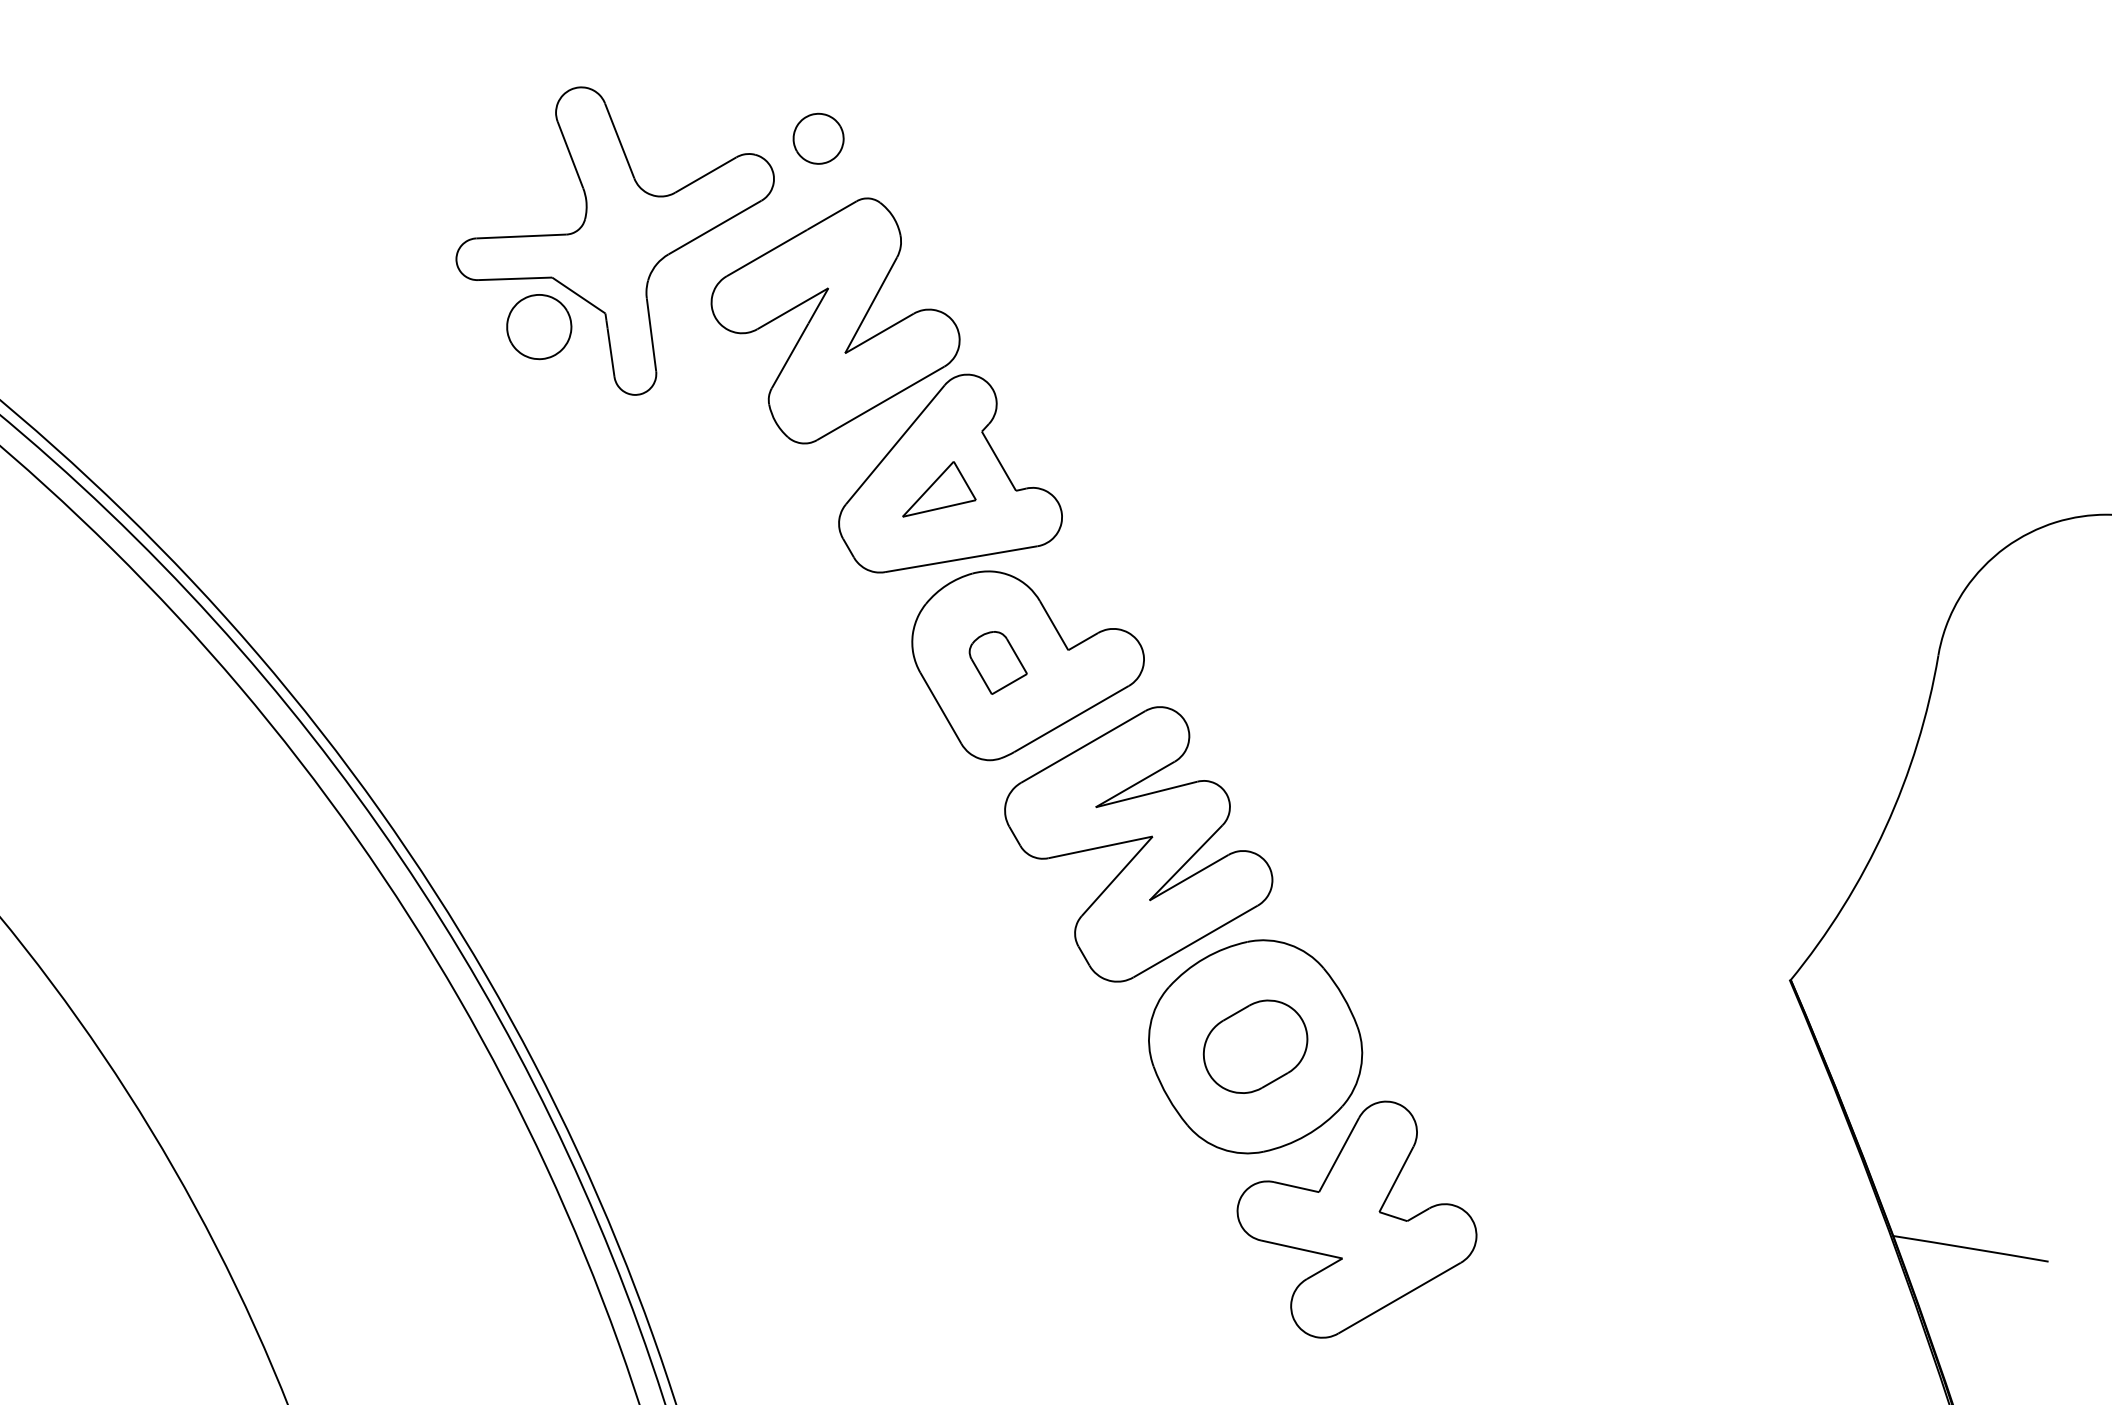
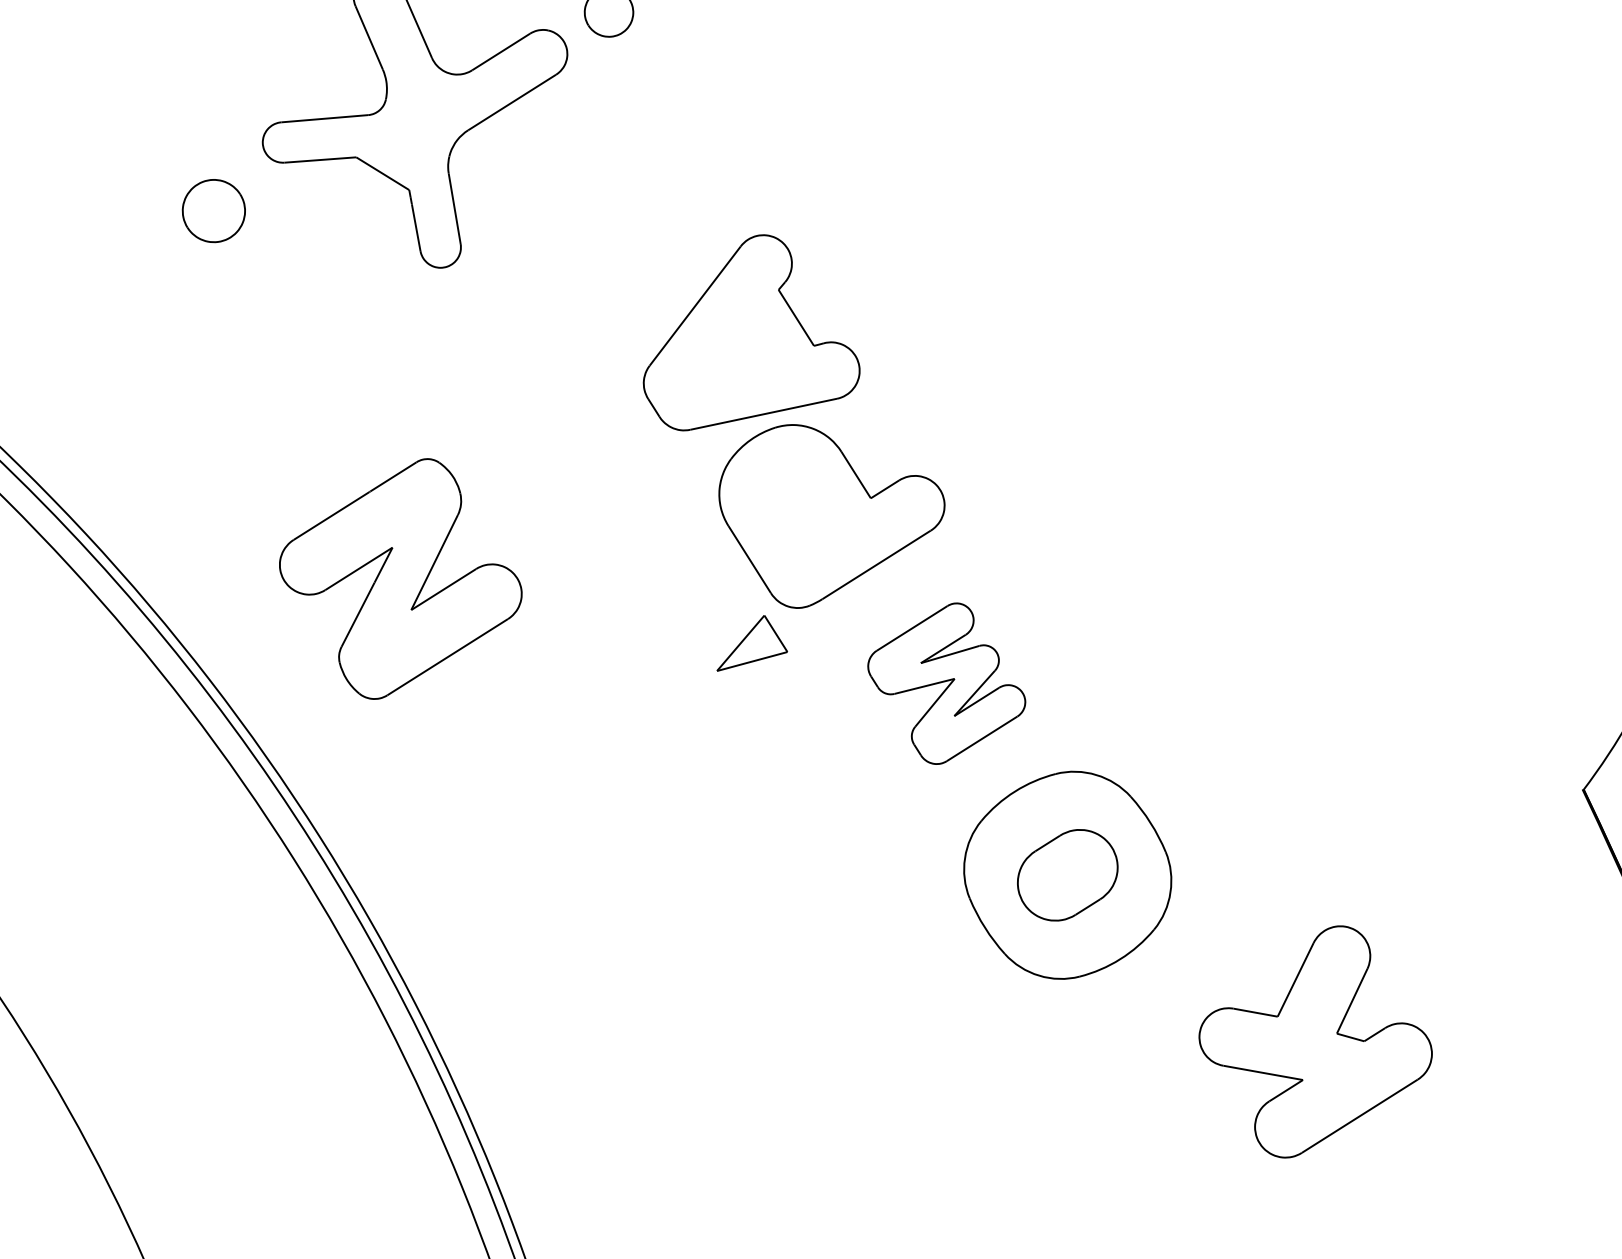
part: (835, 320) -> (400, 578), moved
part: (539, 327) -> (214, 211), moved
part: (939, 489) -> (751, 643), moved
part: (997, 662) -> (802, 512), removed
part: (1138, 844) -> (946, 683), size x0.6
part: (1356, 1219) -> (1315, 1041), moved

